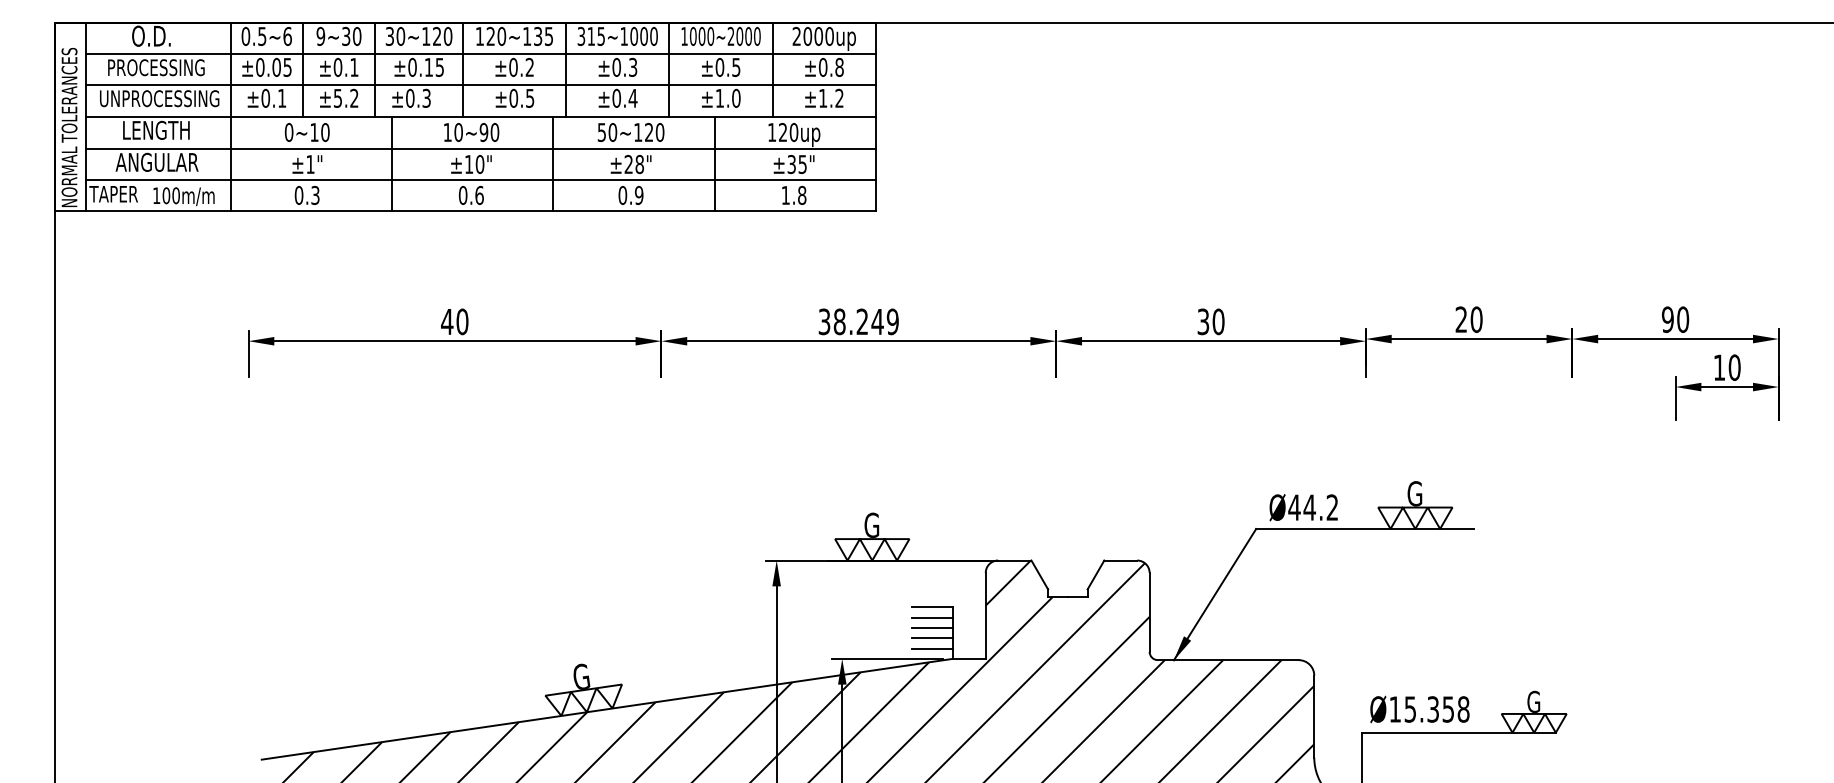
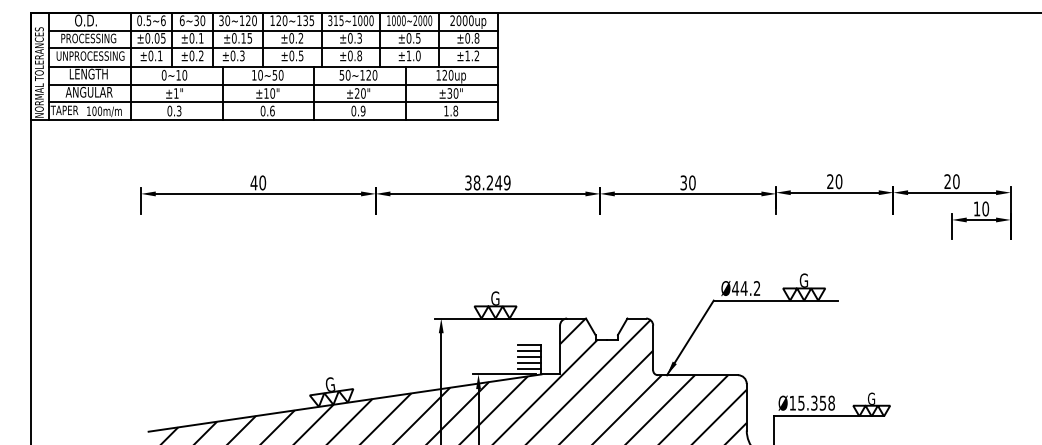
text: (319, 36) -> (181, 20), 9~30 -> 6~30
text: (337, 97) -> (191, 55), ±5.2 -> ±0.2
text: (632, 97) -> (359, 55), ±0.4 -> ±0.8
text: (483, 132) -> (274, 75), 10~90 -> 10~50
text: (639, 164) -> (363, 93), ±28" -> ±20"
text: (801, 164) -> (455, 93), ±35" -> ±30"
text: (1667, 319) -> (947, 181), 90 -> 20

